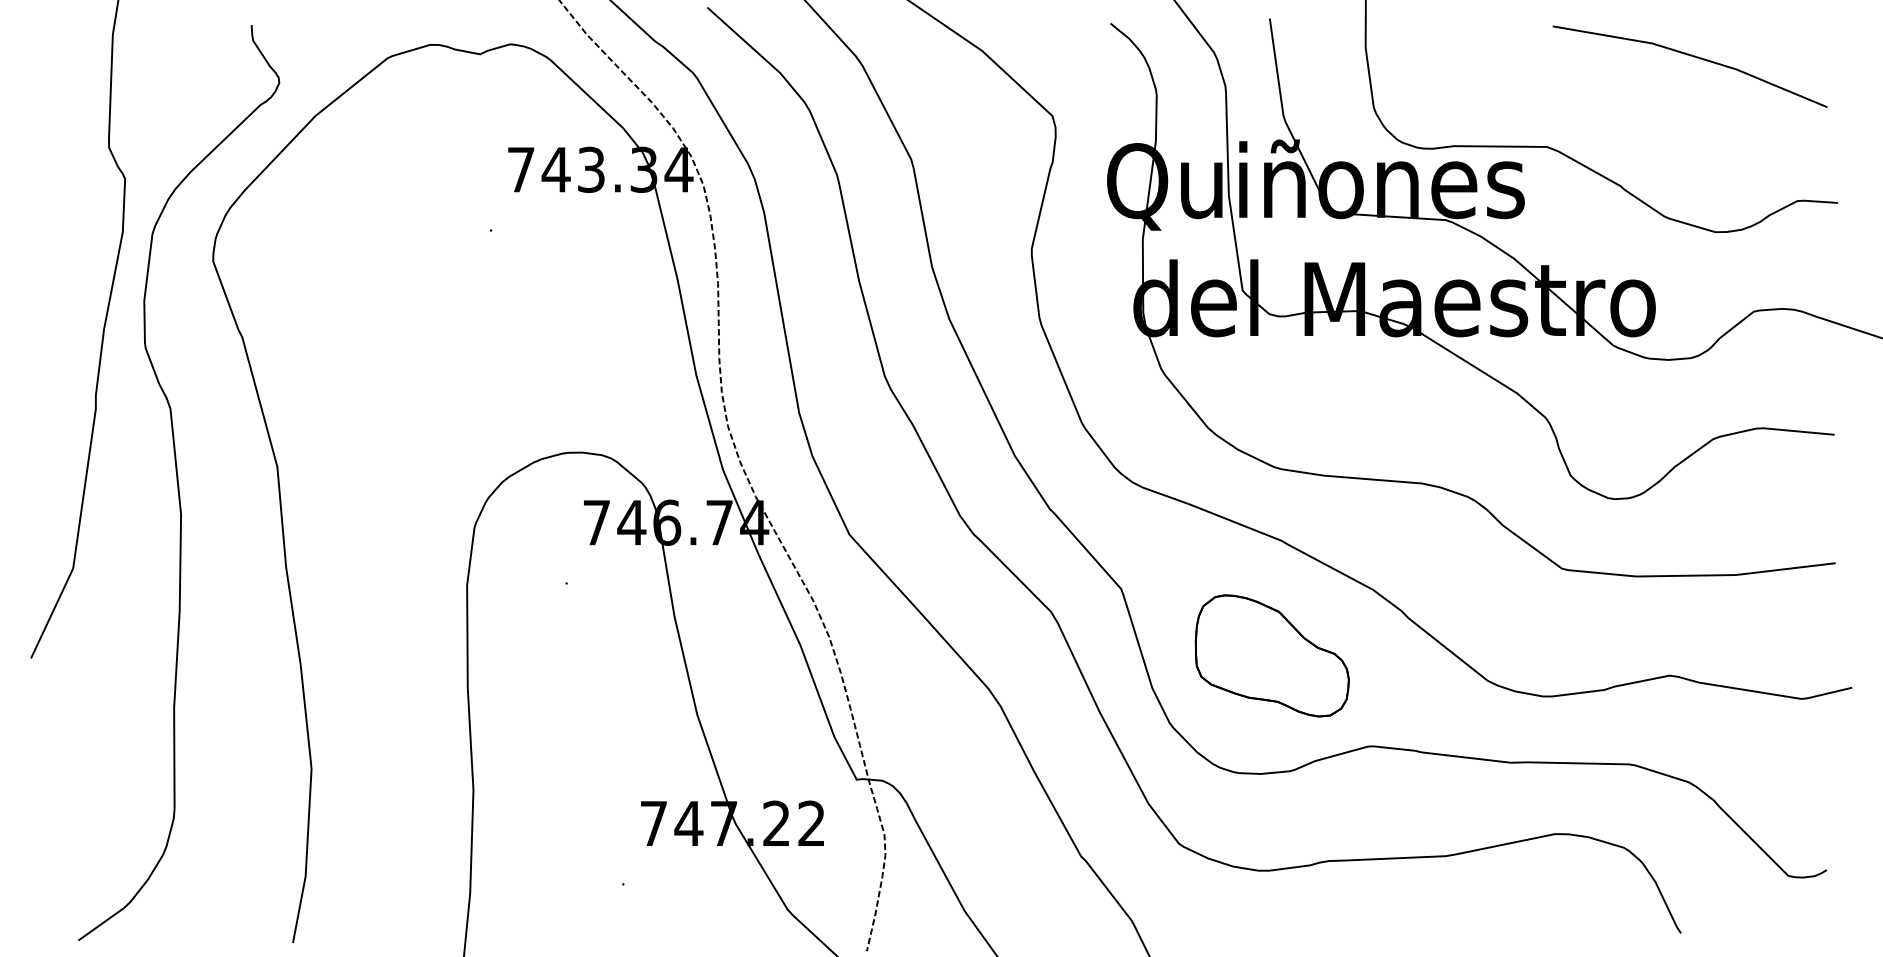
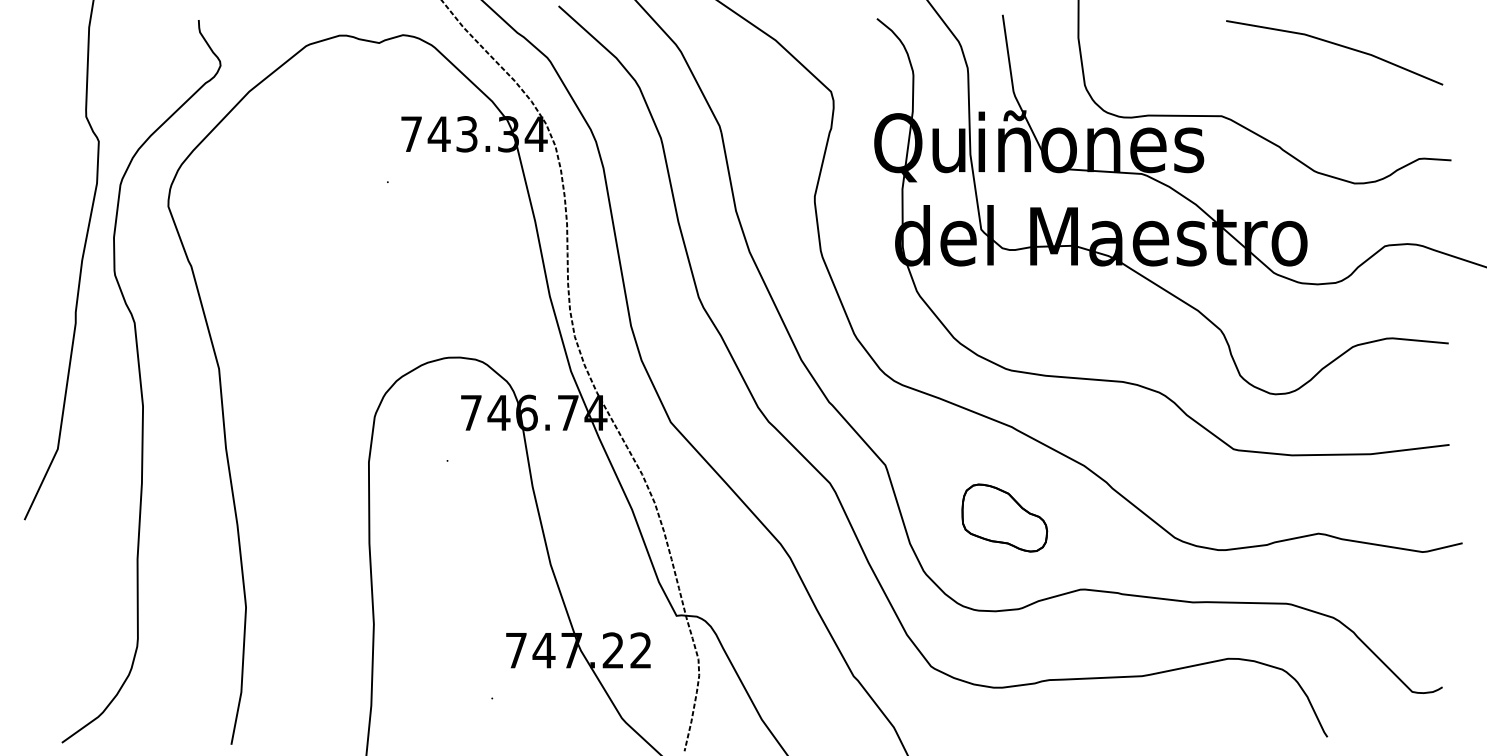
part: (1272, 655) -> (1004, 517), size x0.7

